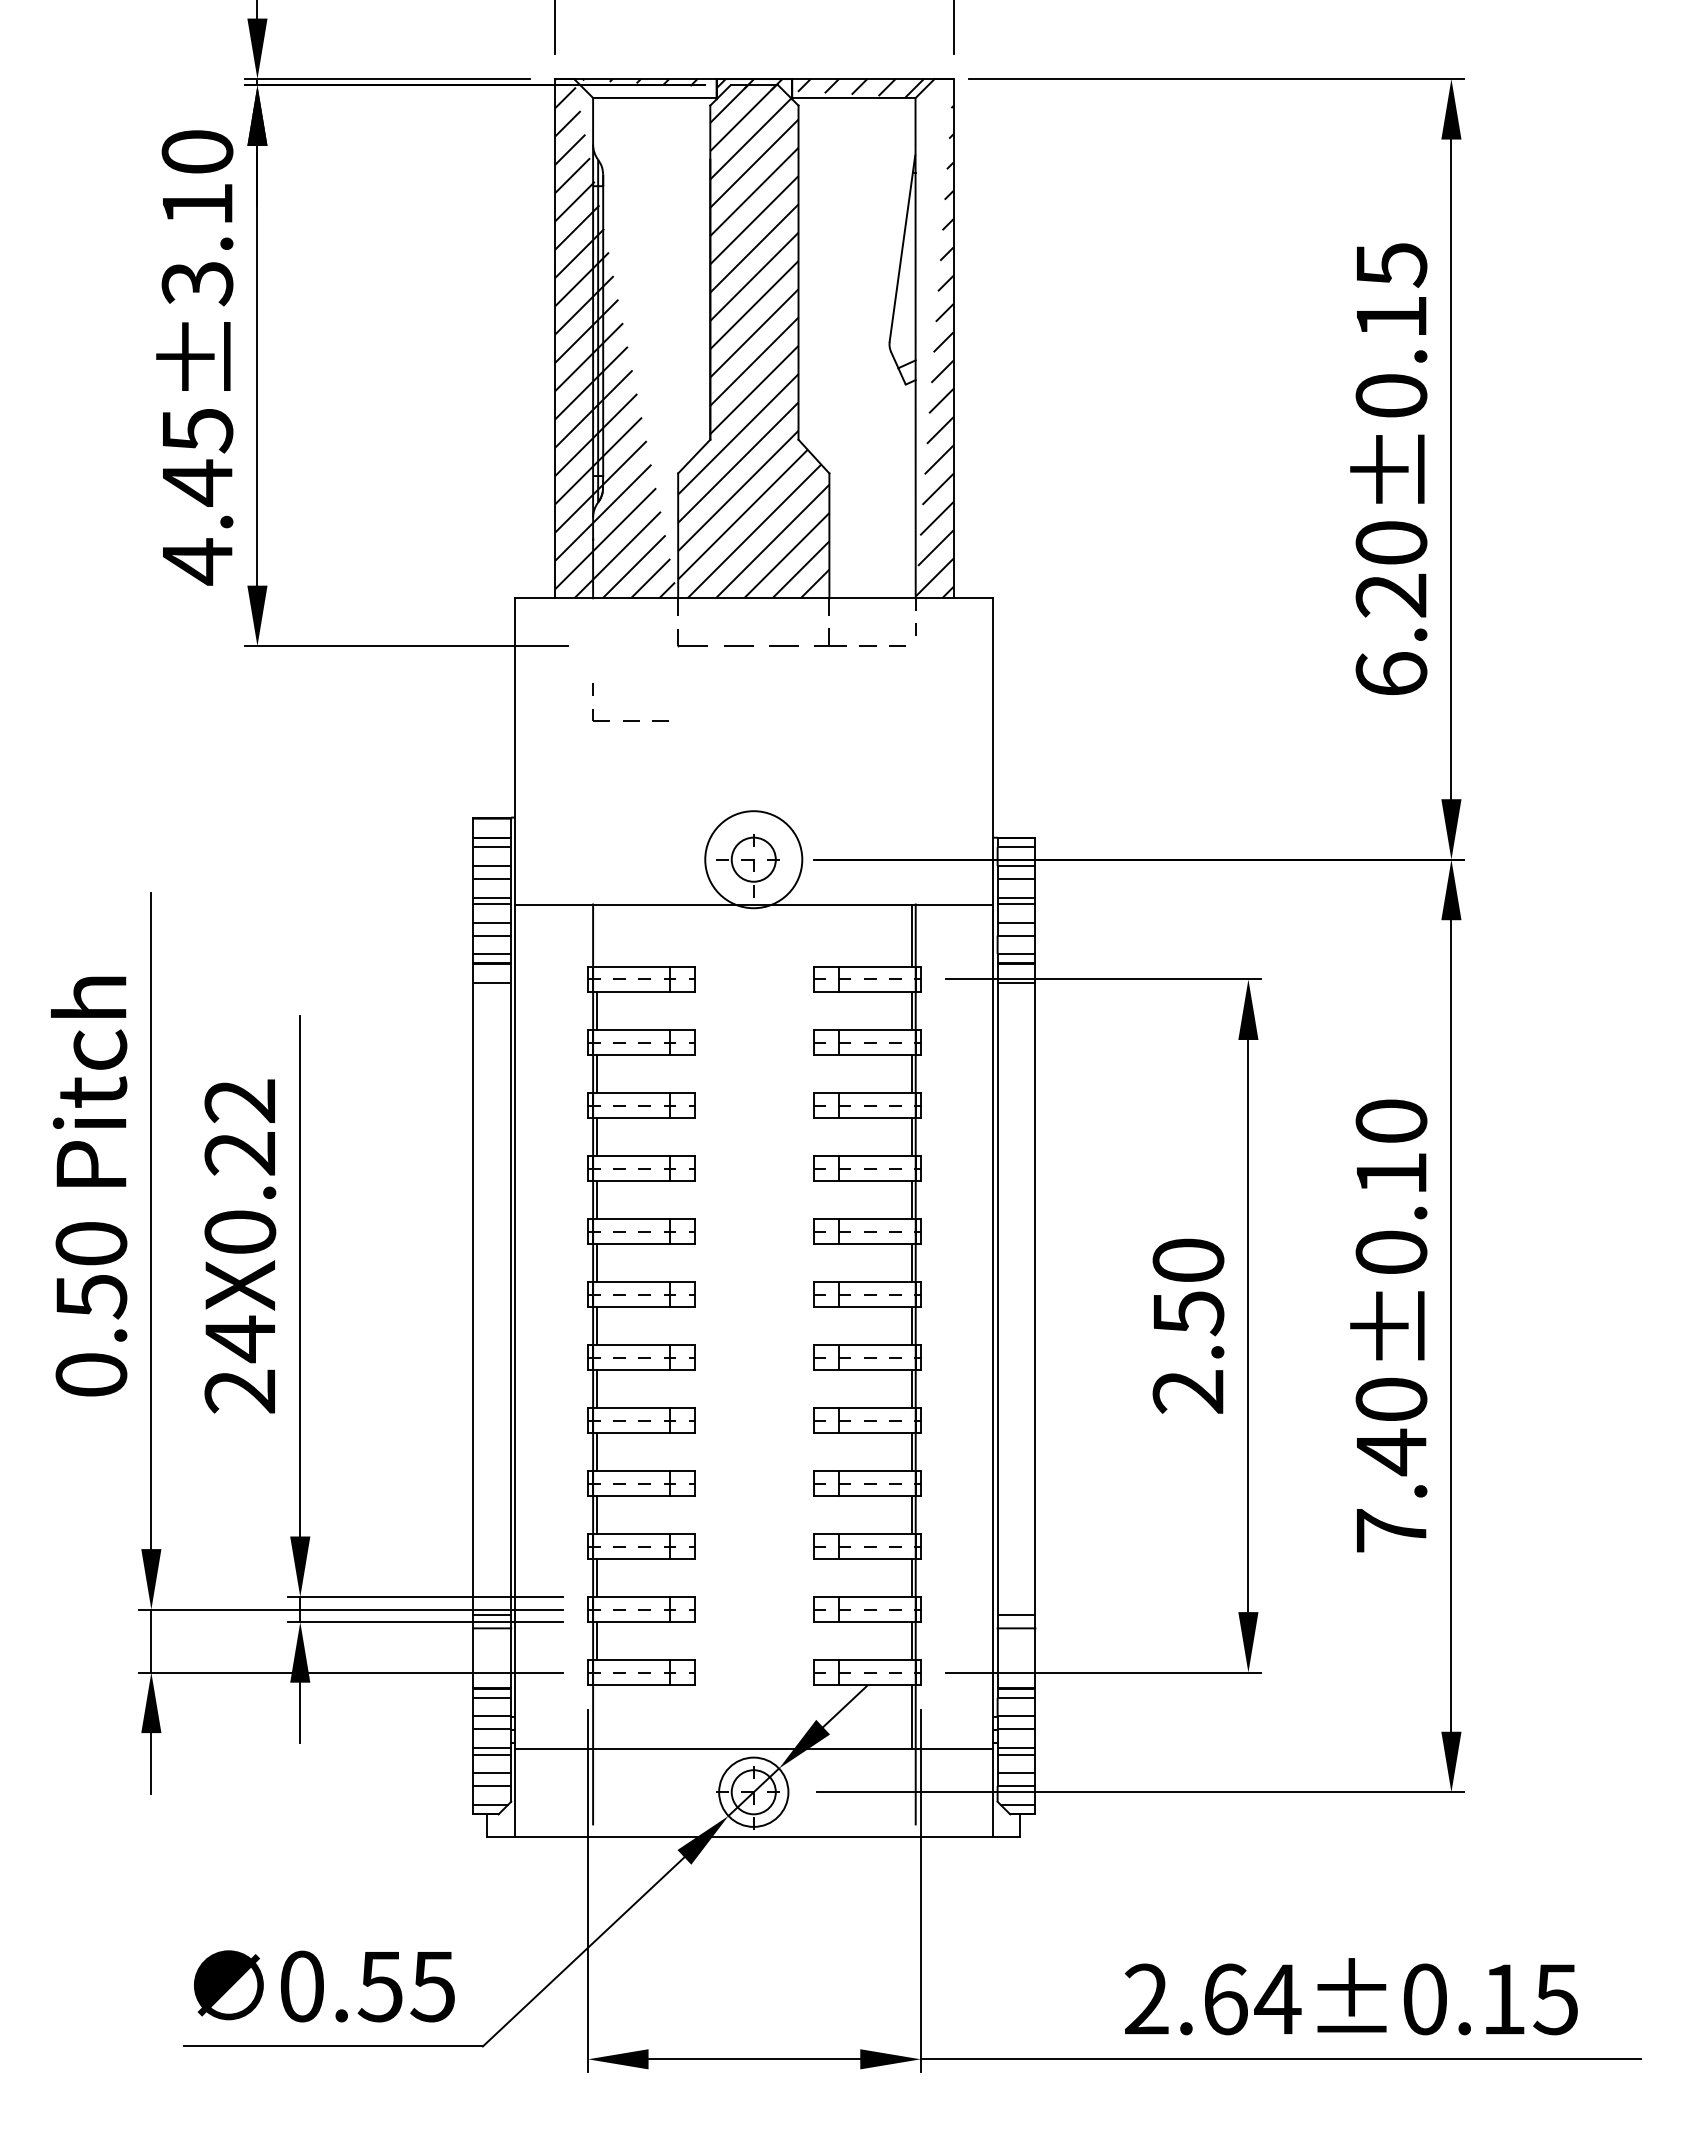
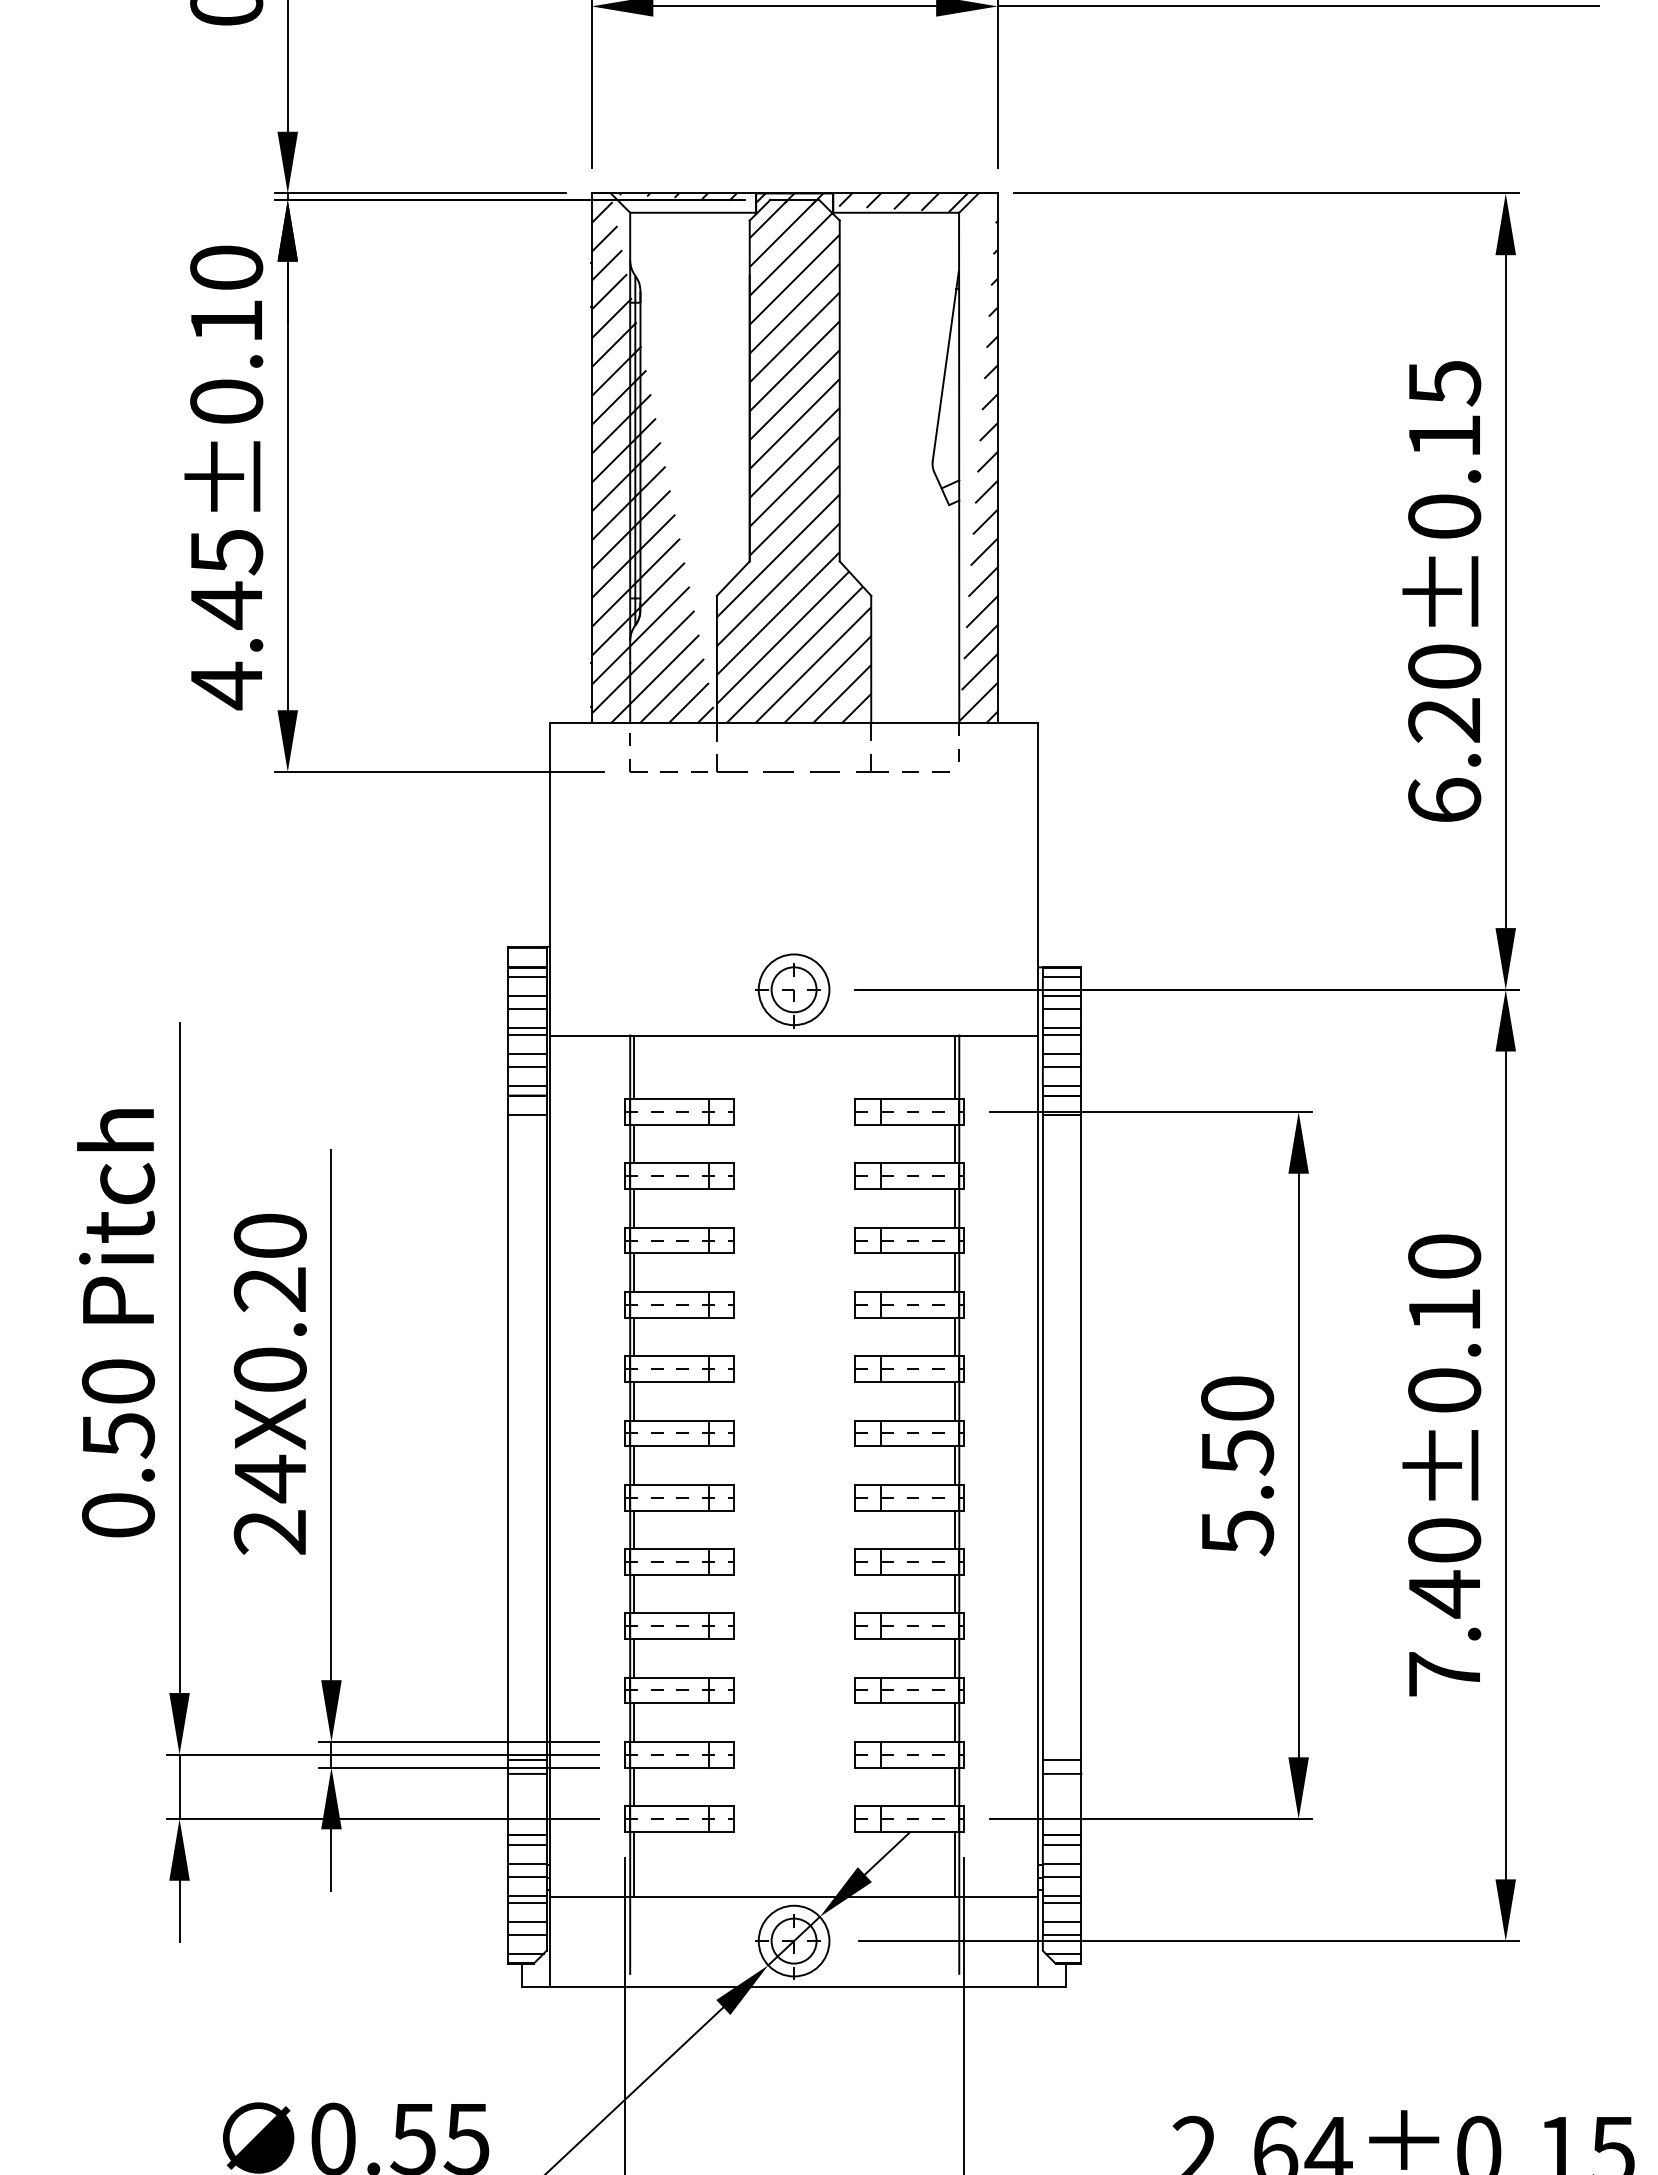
text: (197, 283) -> (226, 402), 4.45±3.10 -> 4.45±0.10
part: (630, 720) -> (668, 771), moved
circle: (753, 859) -> (793, 989), size x0.71
line: (596, 935) -> (633, 1067), added
text: (240, 1101) -> (270, 1236), 24X0.22 -> 24X0.20
text: (1188, 1392) -> (1237, 1533), 2.50 -> 5.50
line: (596, 1716) -> (633, 1863), added

